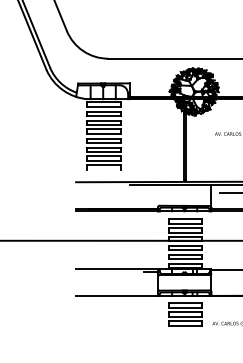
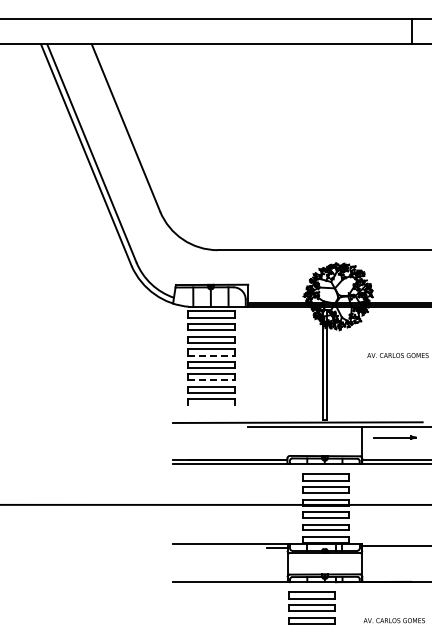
line: (104, 133) -> (212, 355), solid -> dashed
line: (104, 151) -> (212, 380), solid -> dashed
part: (185, 314) -> (311, 607), moved

